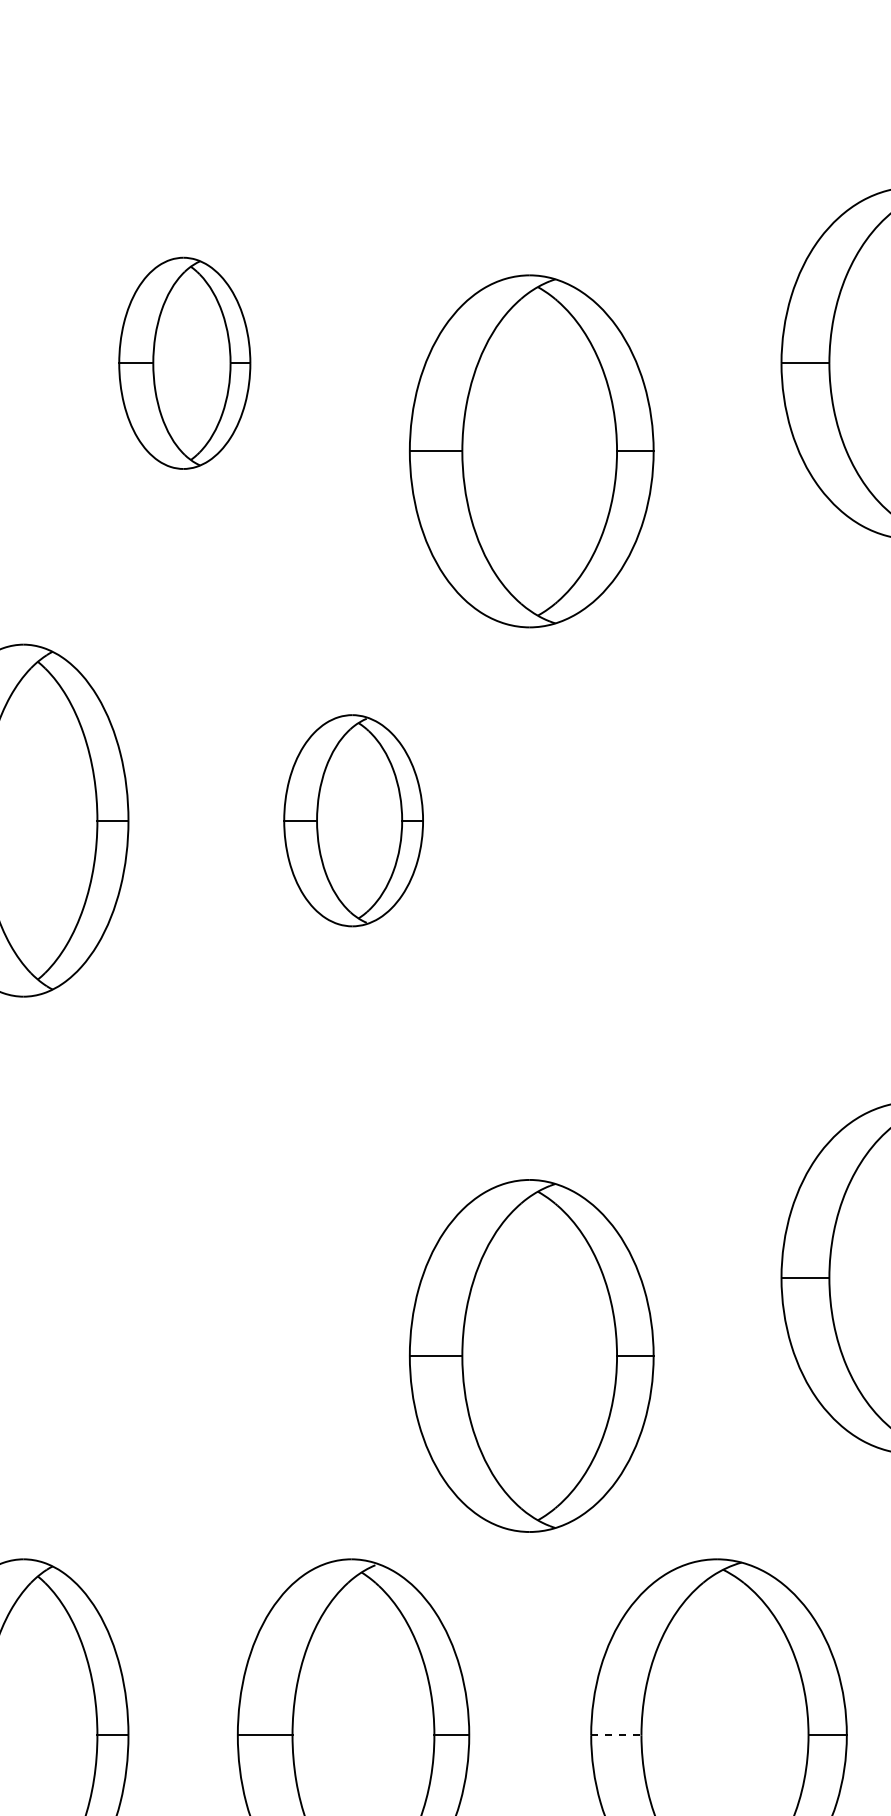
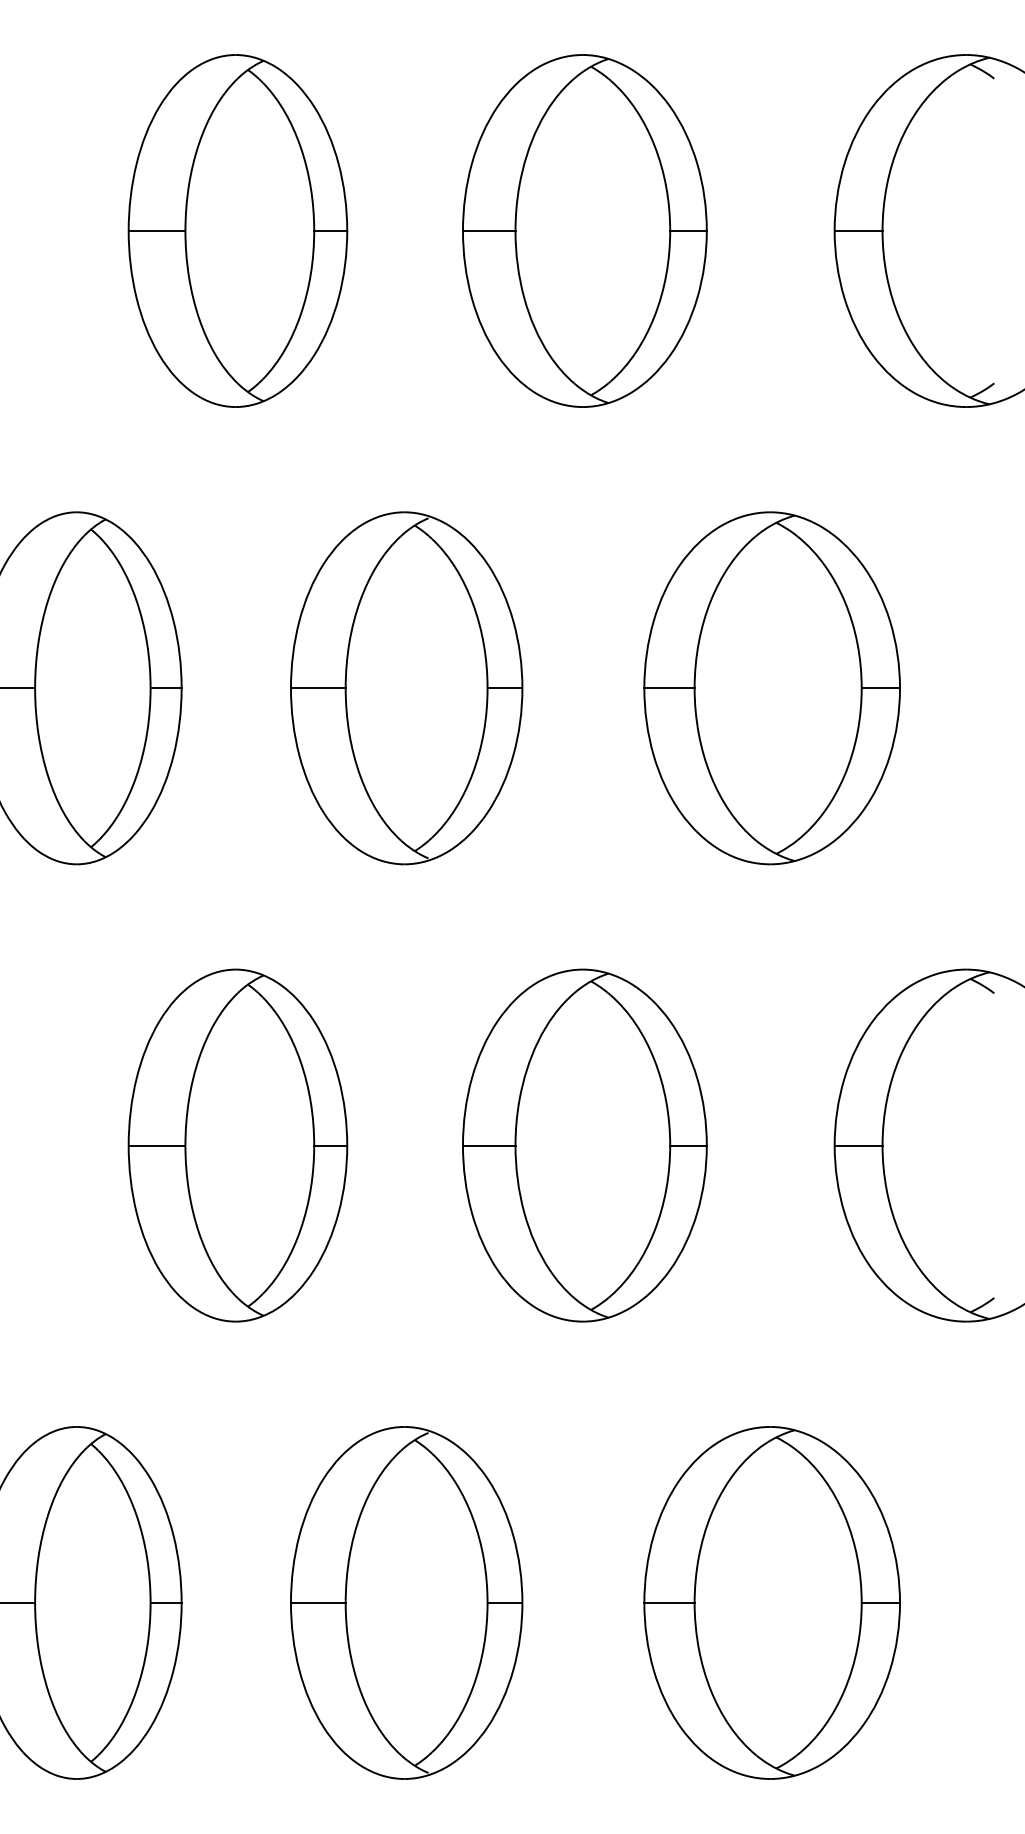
part: (184, 362) -> (237, 230), size x1.67
part: (531, 450) -> (584, 230), moved
part: (353, 820) -> (406, 688), size x1.67
part: (718, 820) -> (771, 688), added
part: (184, 1277) -> (237, 1145), added
part: (531, 1355) -> (584, 1145), moved
line: (616, 1734) -> (669, 1602), dashed -> solid

